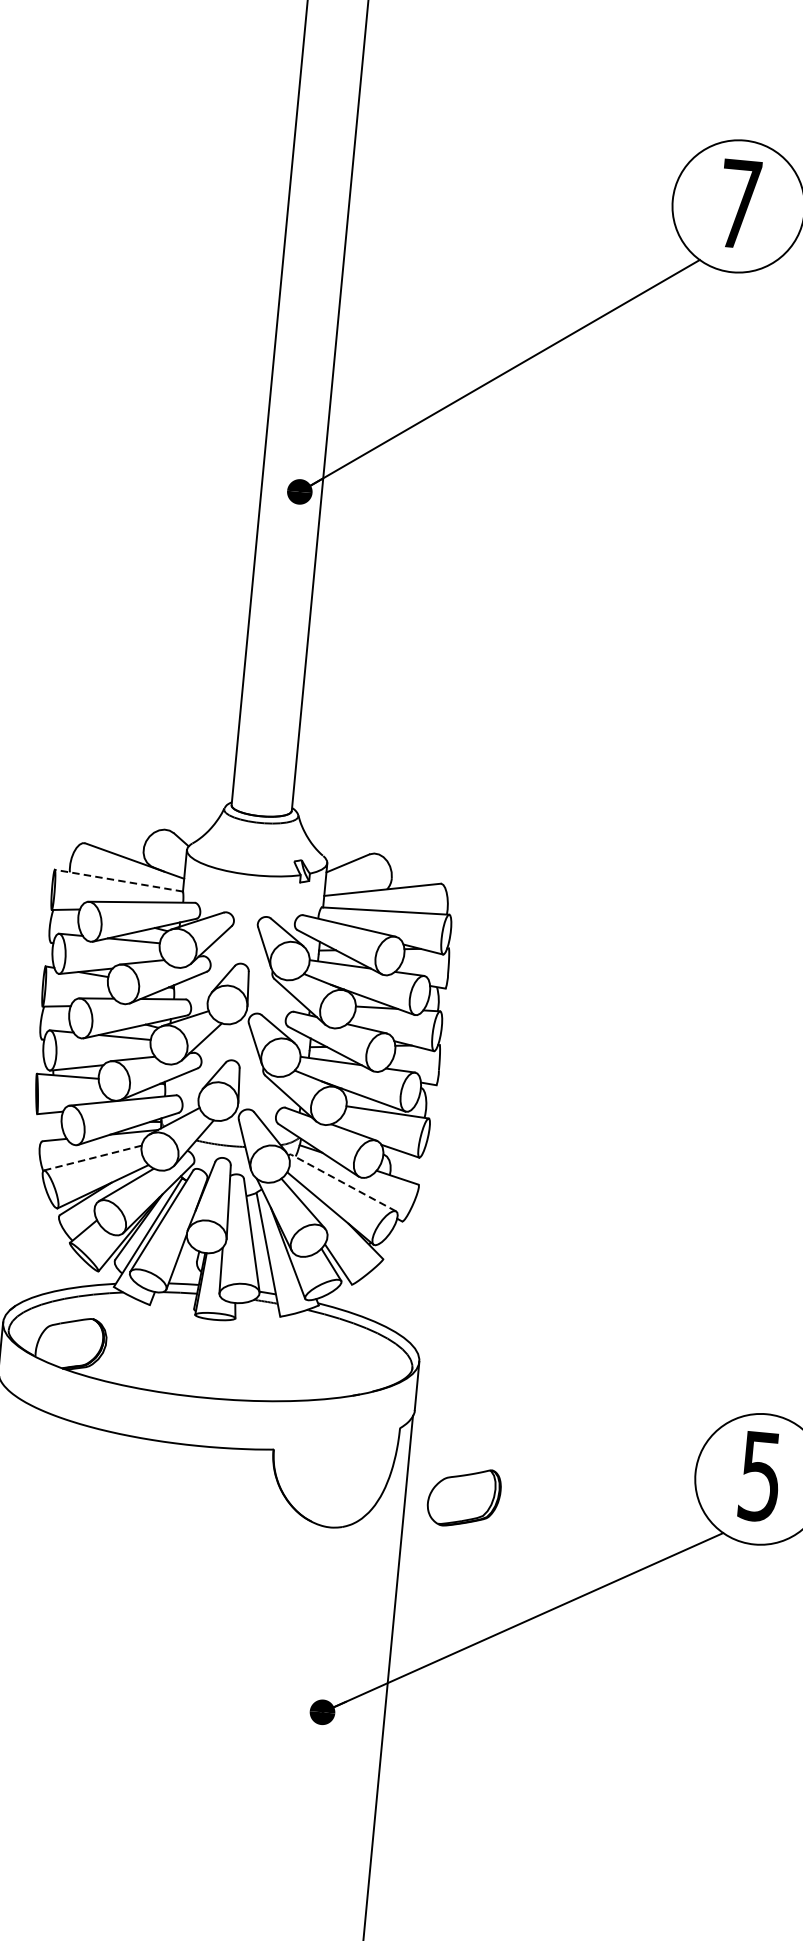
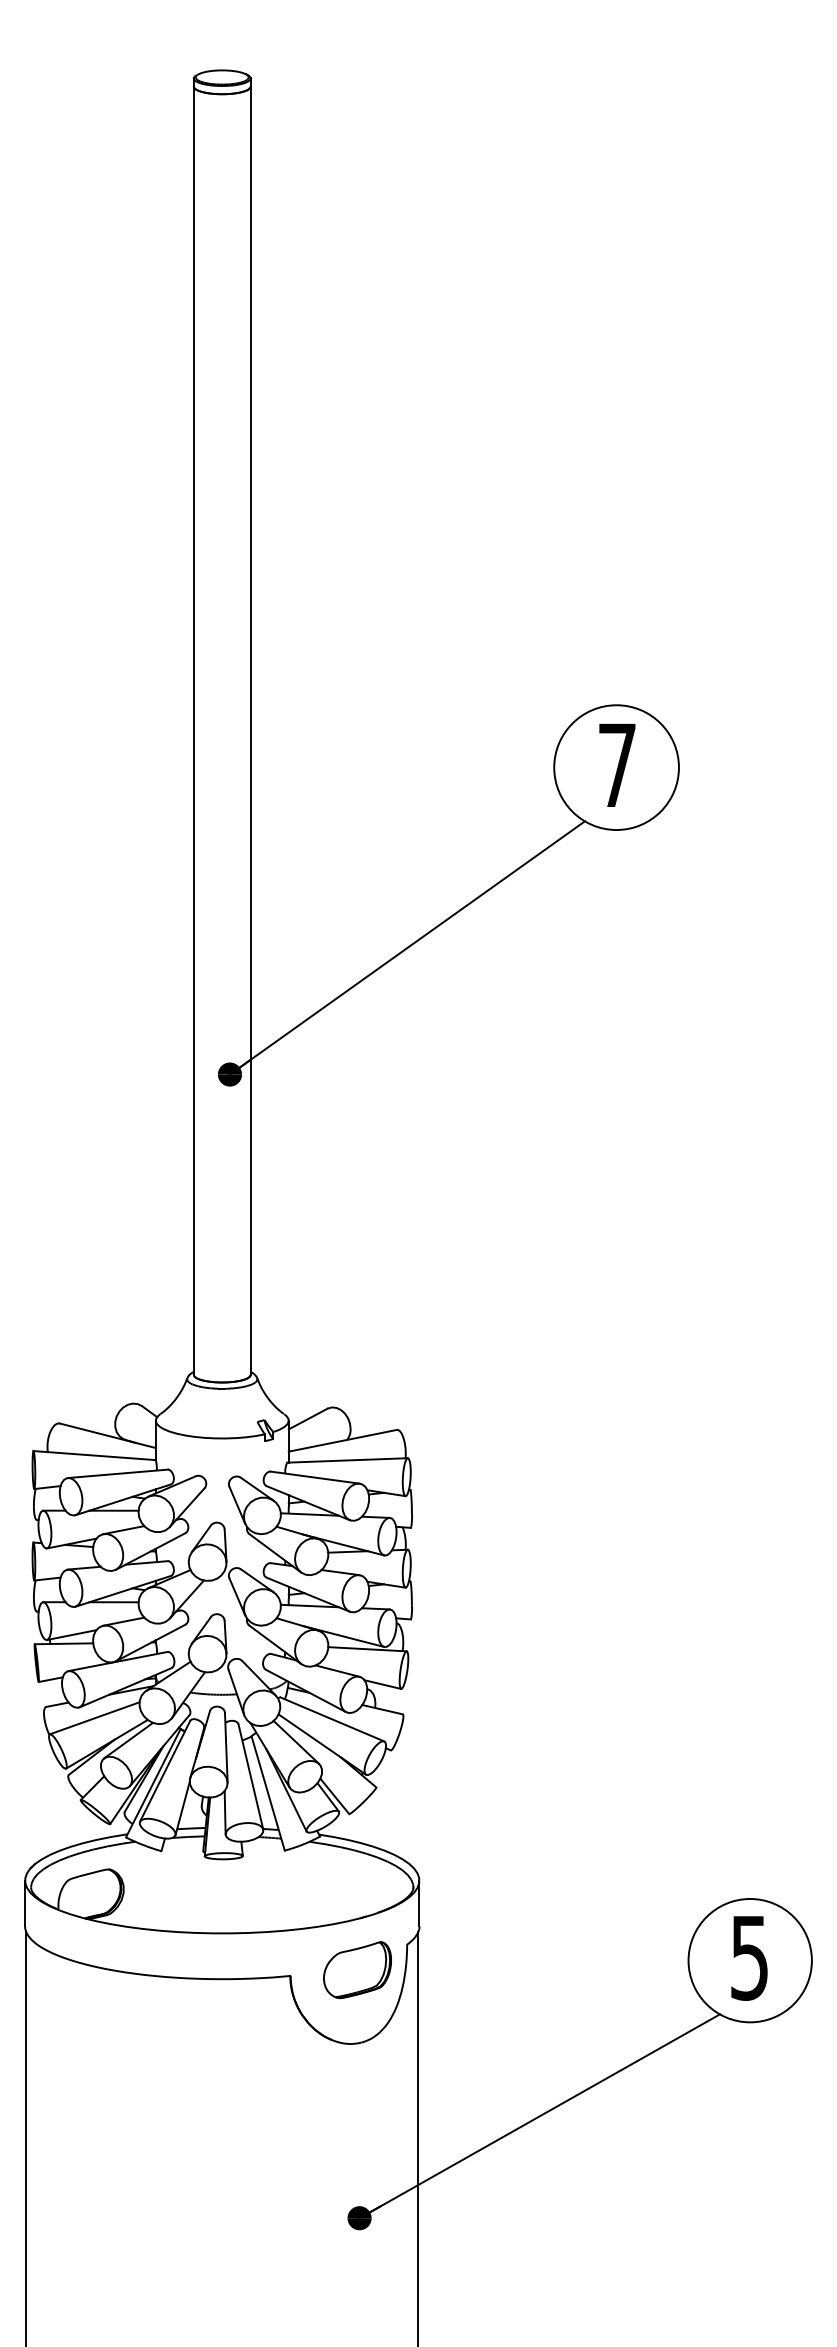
line: (118, 880) -> (94, 1455), dashed -> solid
line: (92, 1158) -> (94, 1718), dashed -> solid
line: (343, 1183) -> (332, 1719), dashed -> solid
part: (464, 1498) -> (357, 1970), moved

